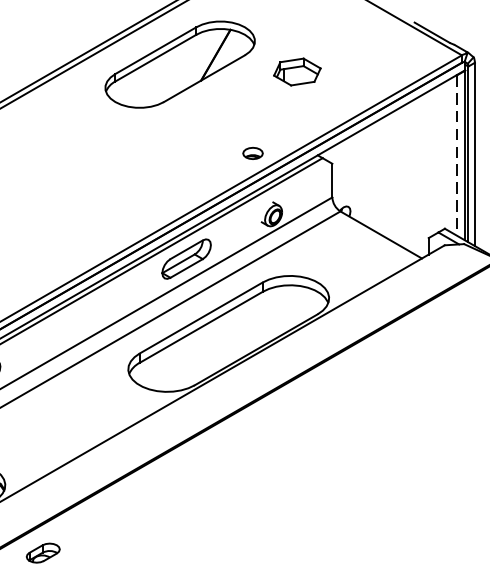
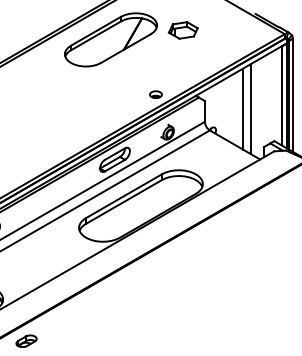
part: (296, 72) -> (182, 30), moved
line: (456, 156) -> (281, 96), dashed -> solid
line: (393, 175) -> (242, 108), added
line: (406, 177) -> (250, 109), added

